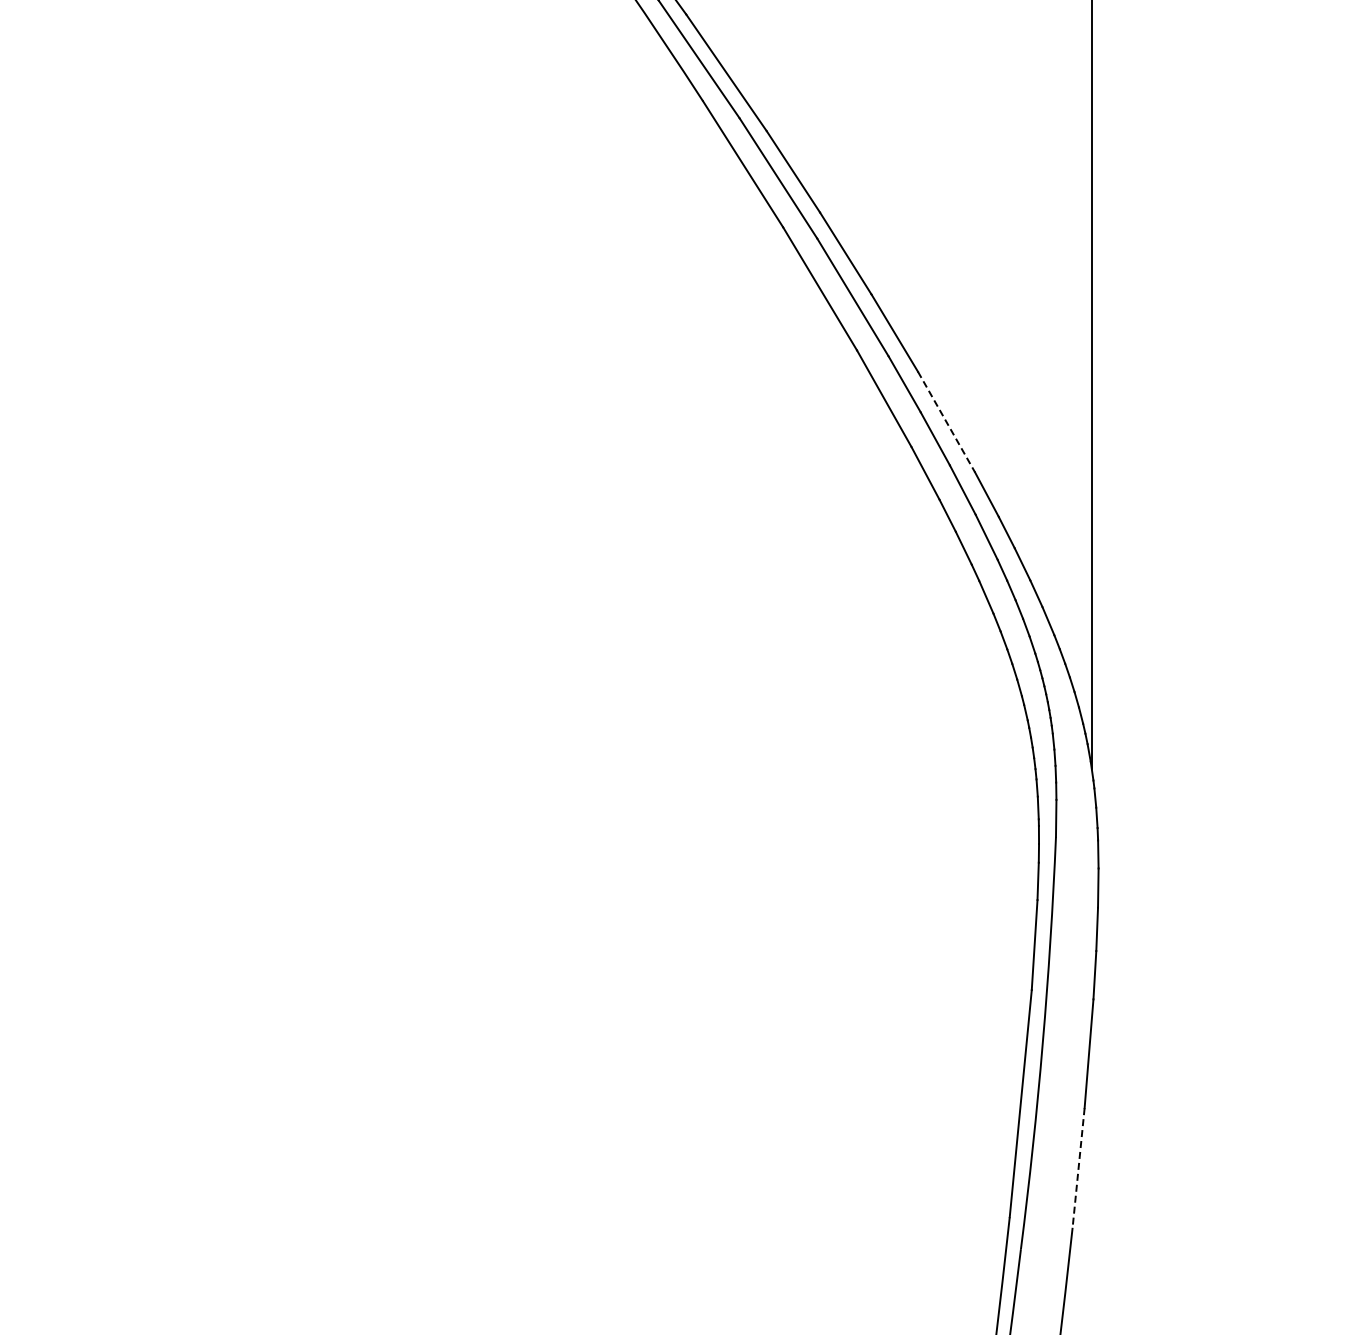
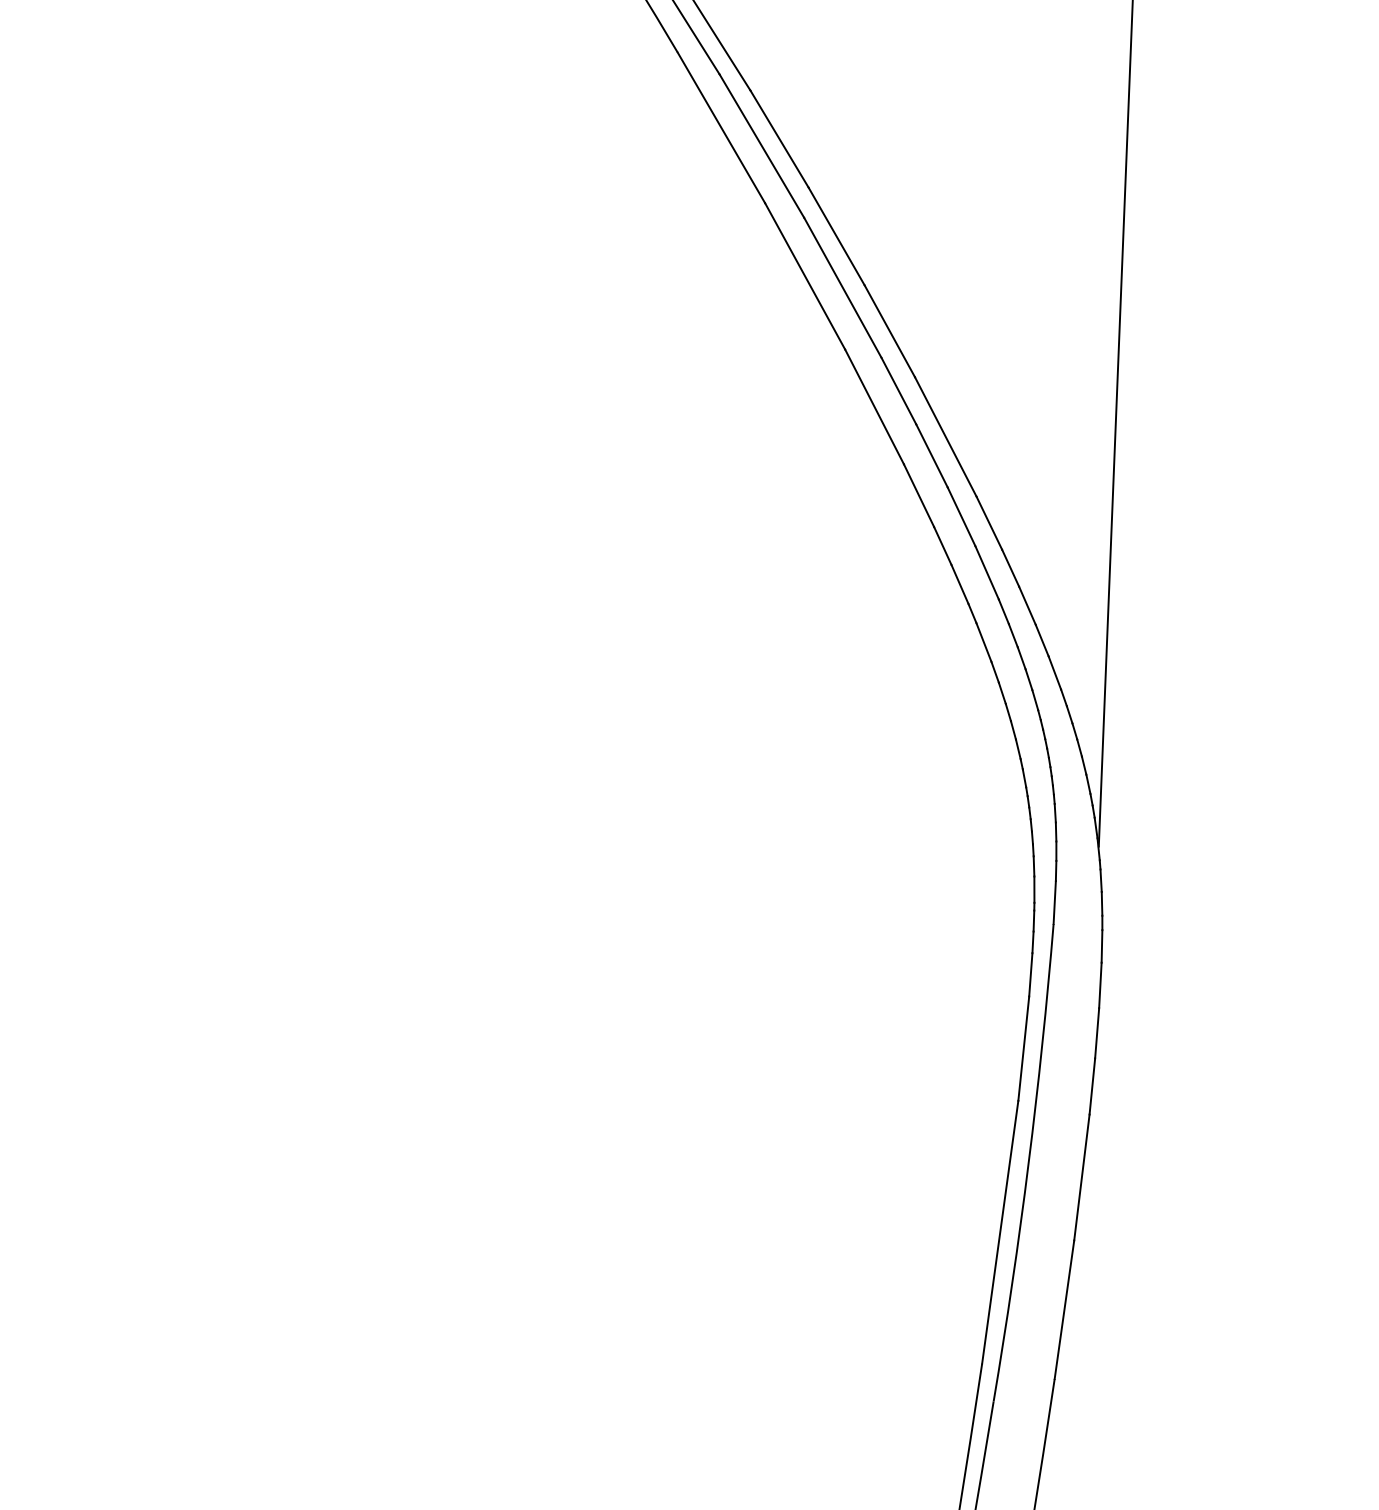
line: (946, 422) -> (945, 437), dashed -> solid
line: (1078, 1168) -> (1064, 1310), dashed -> solid

